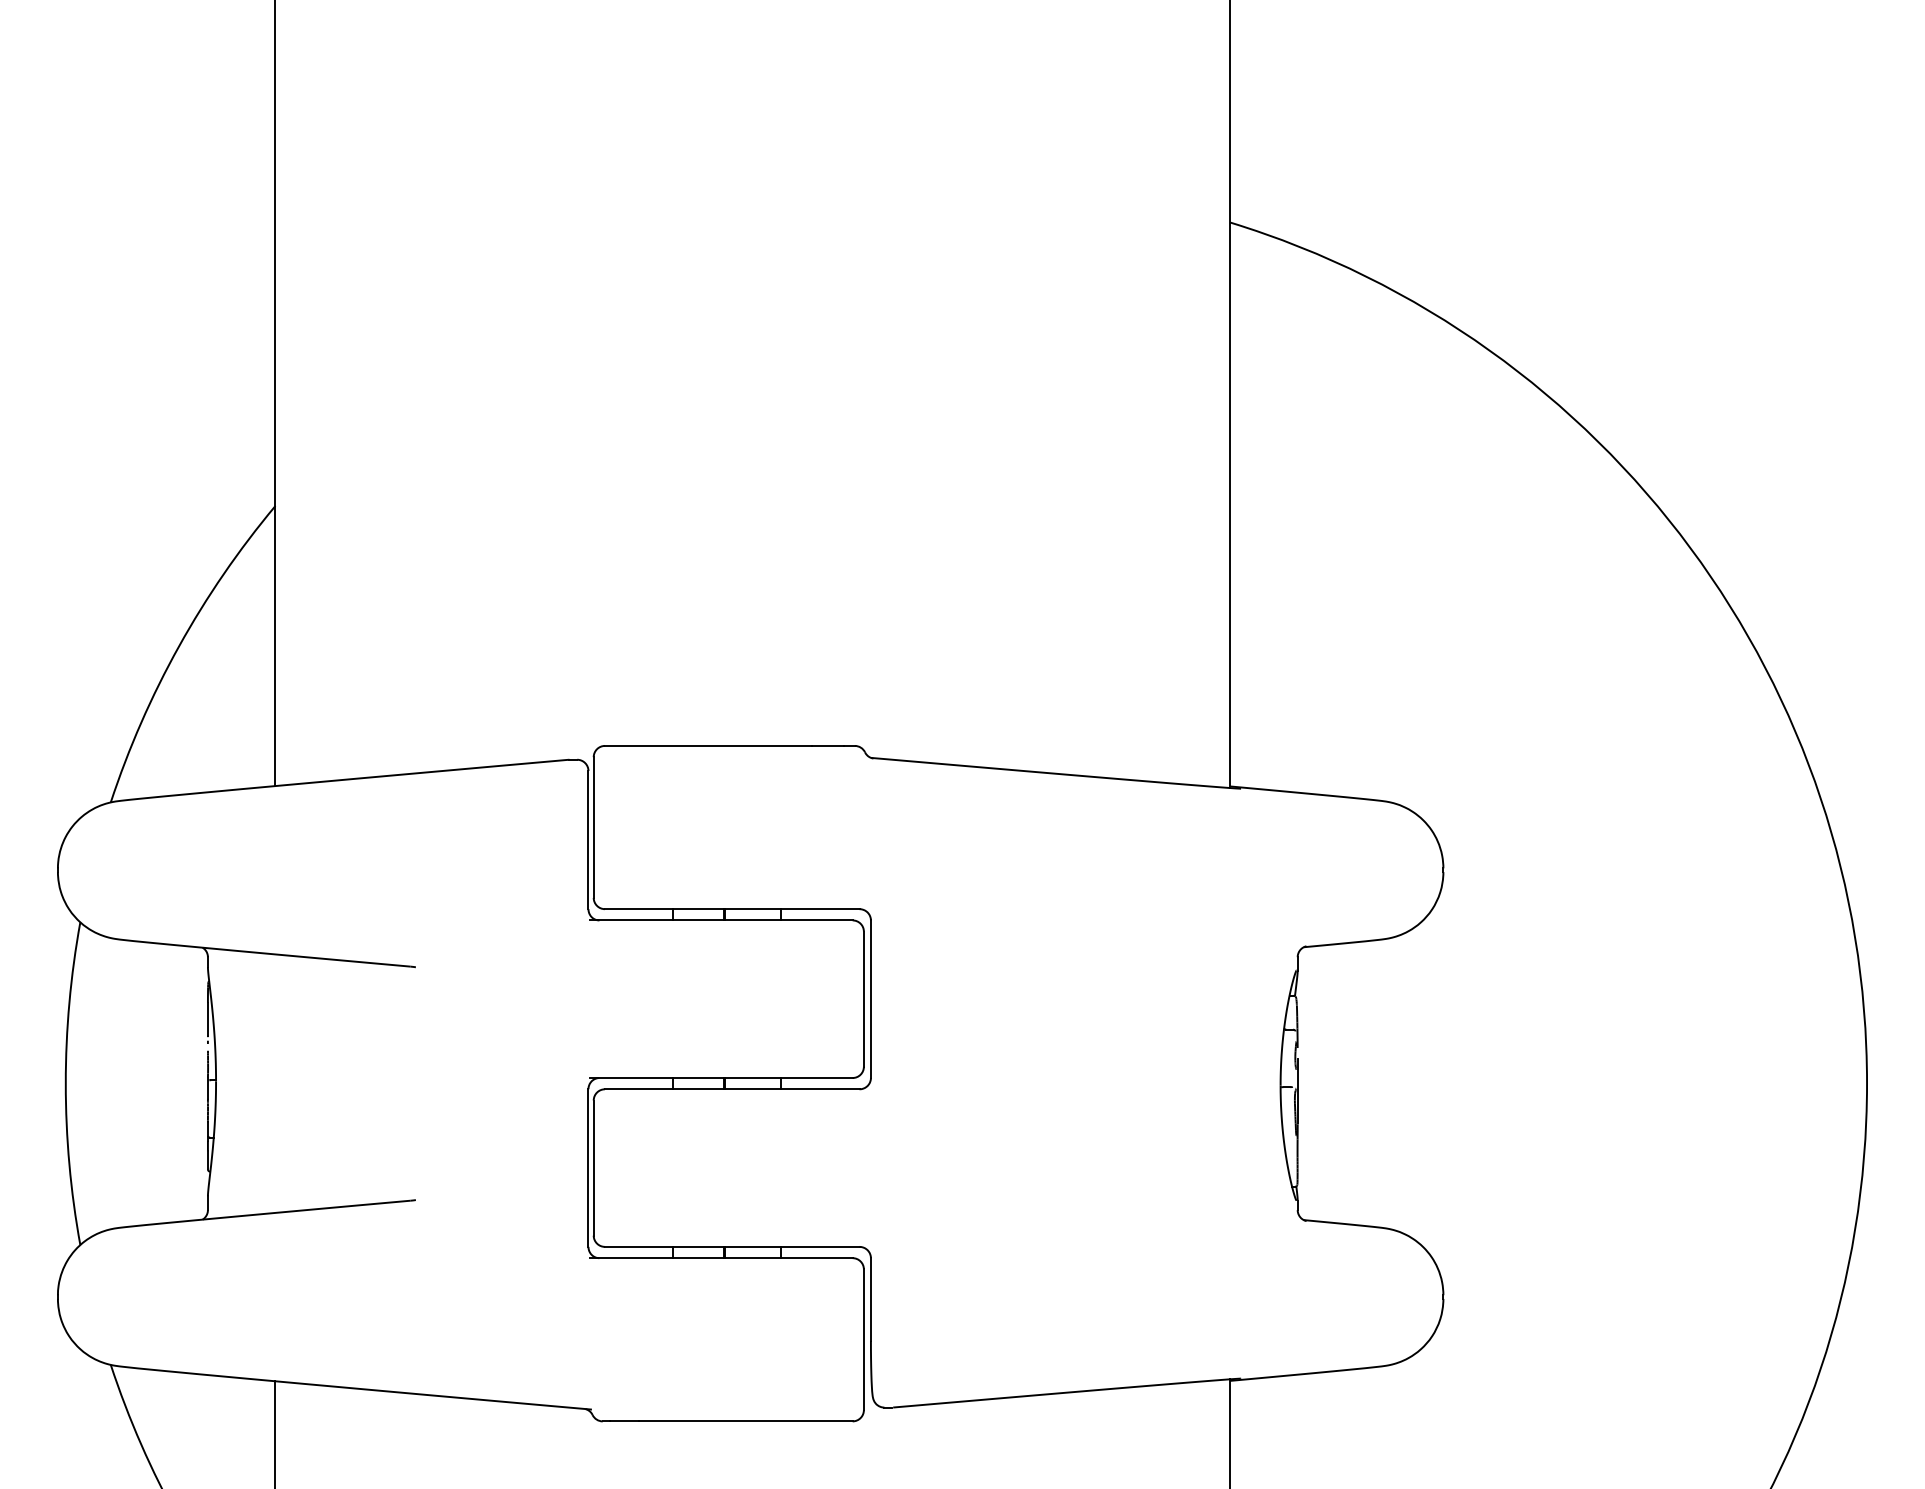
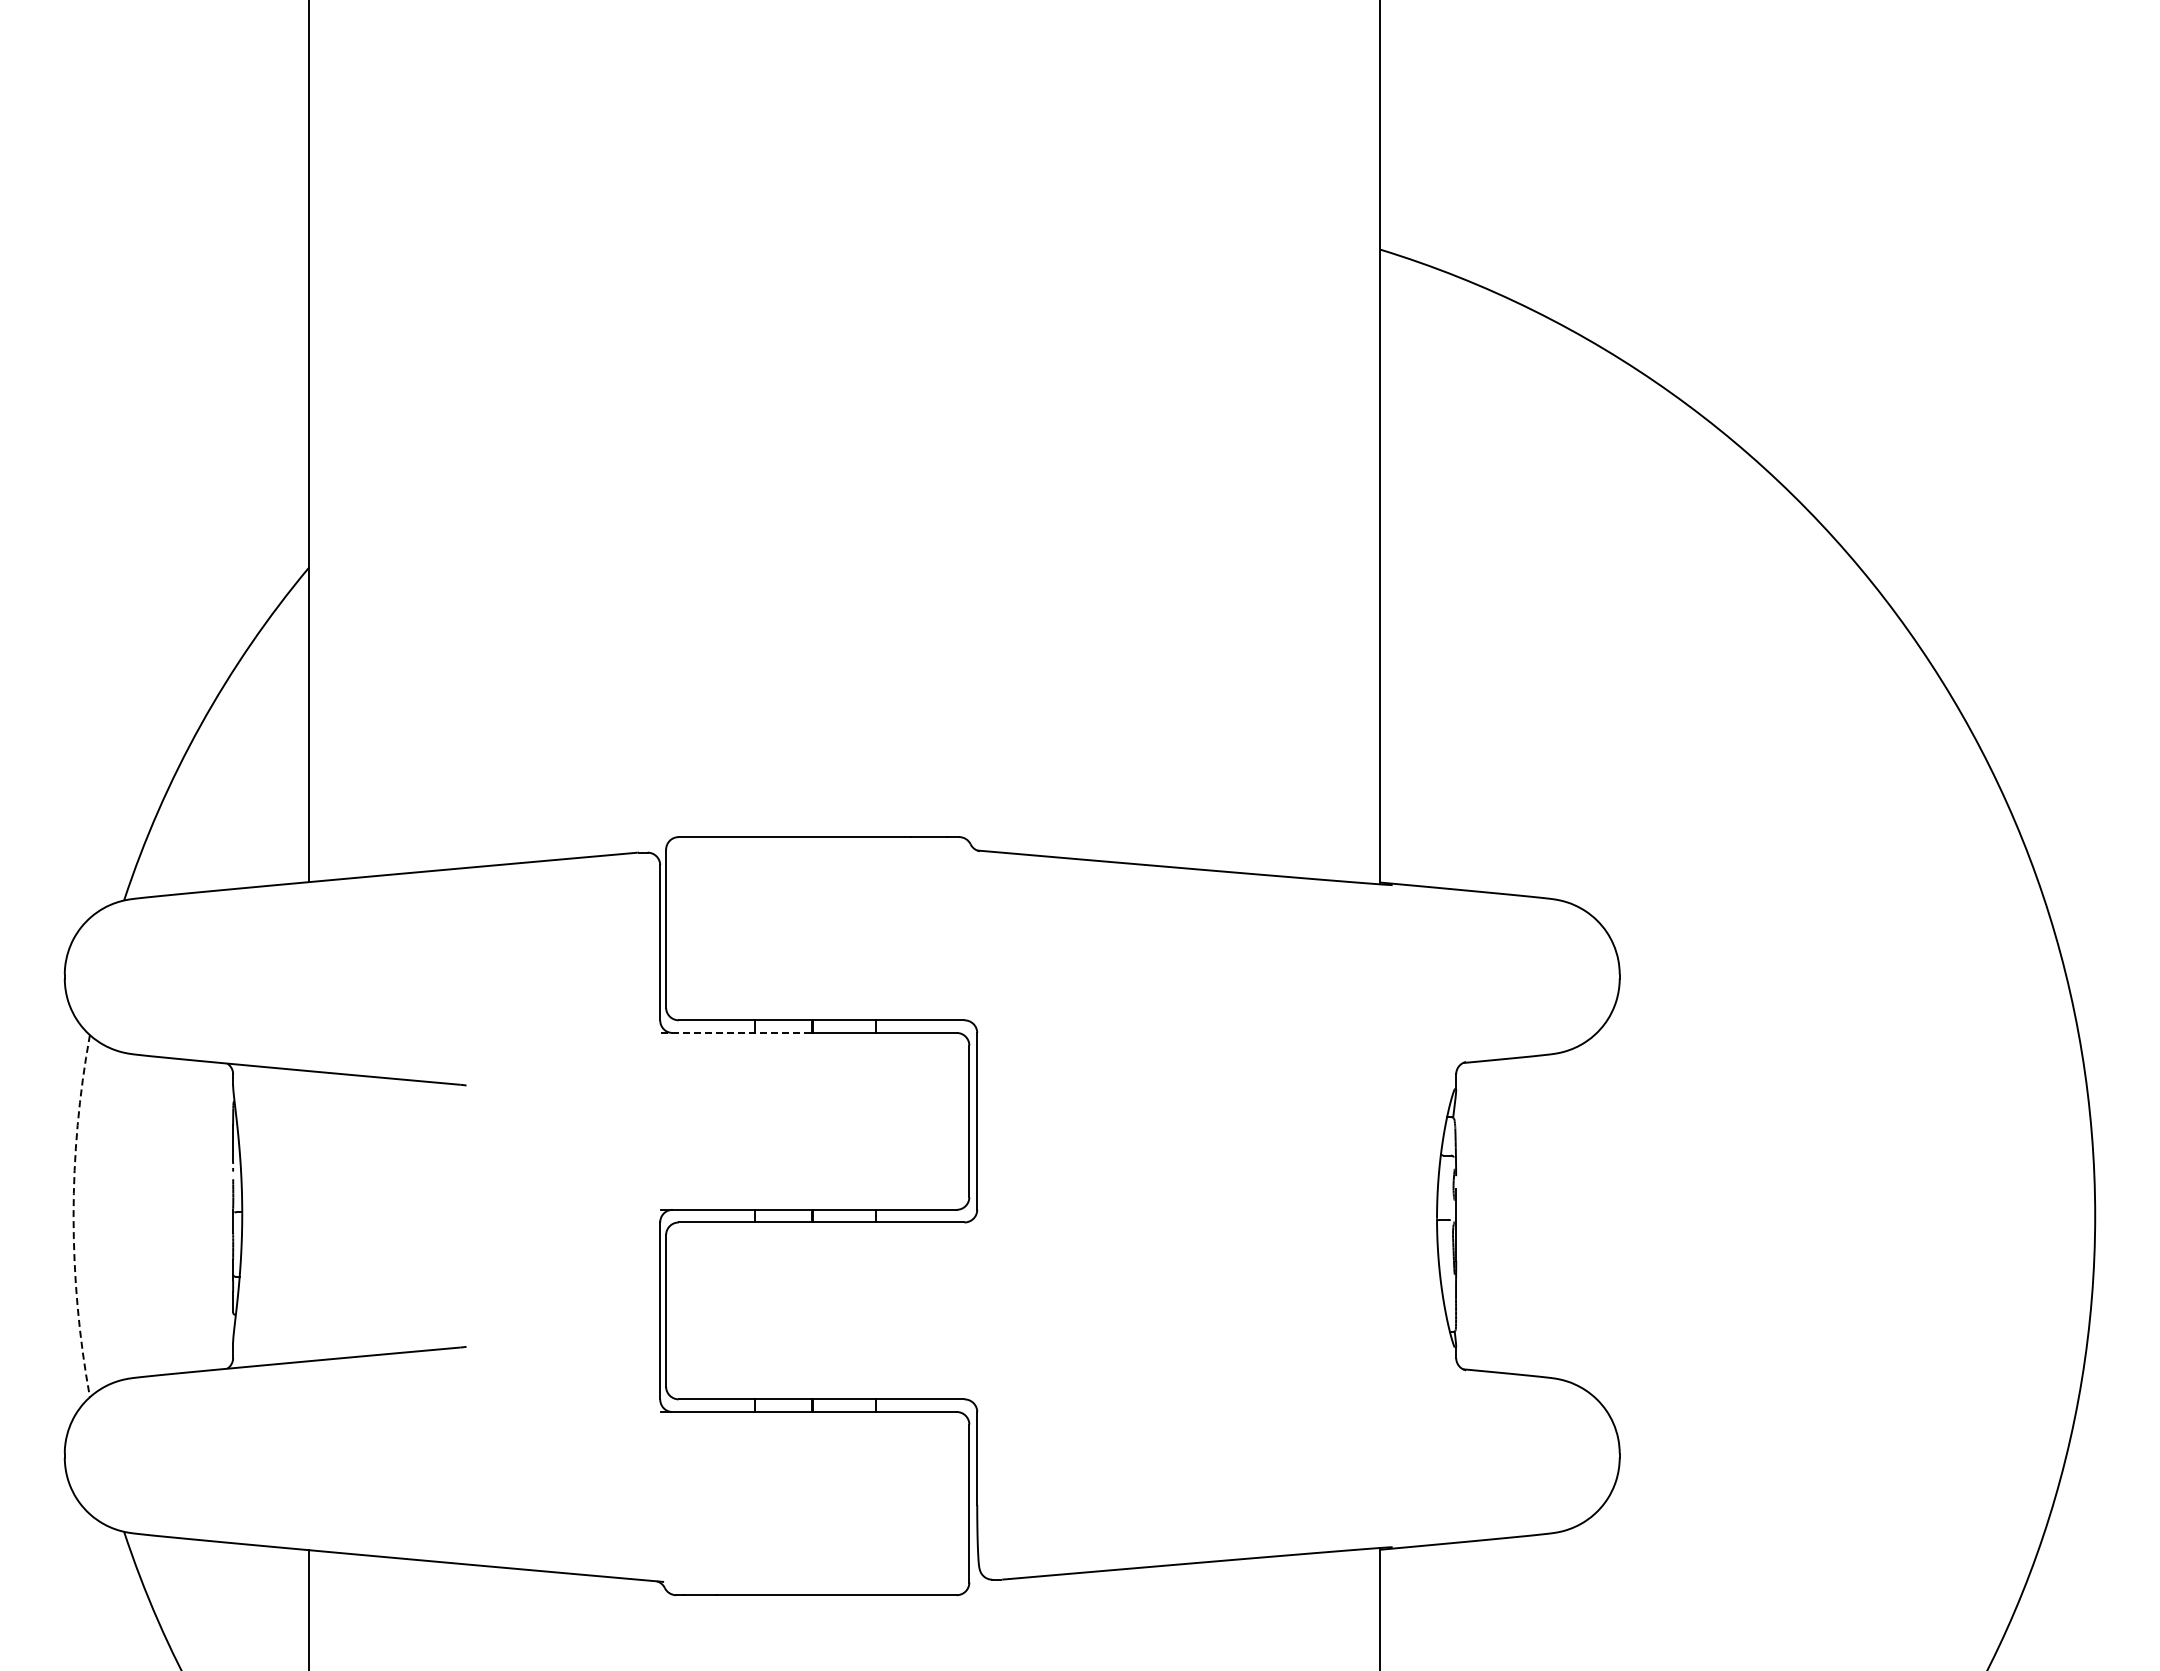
line: (657, 920) -> (737, 1032), solid -> dashed
arc: (65, 1083) -> (73, 1216), solid -> dashed

